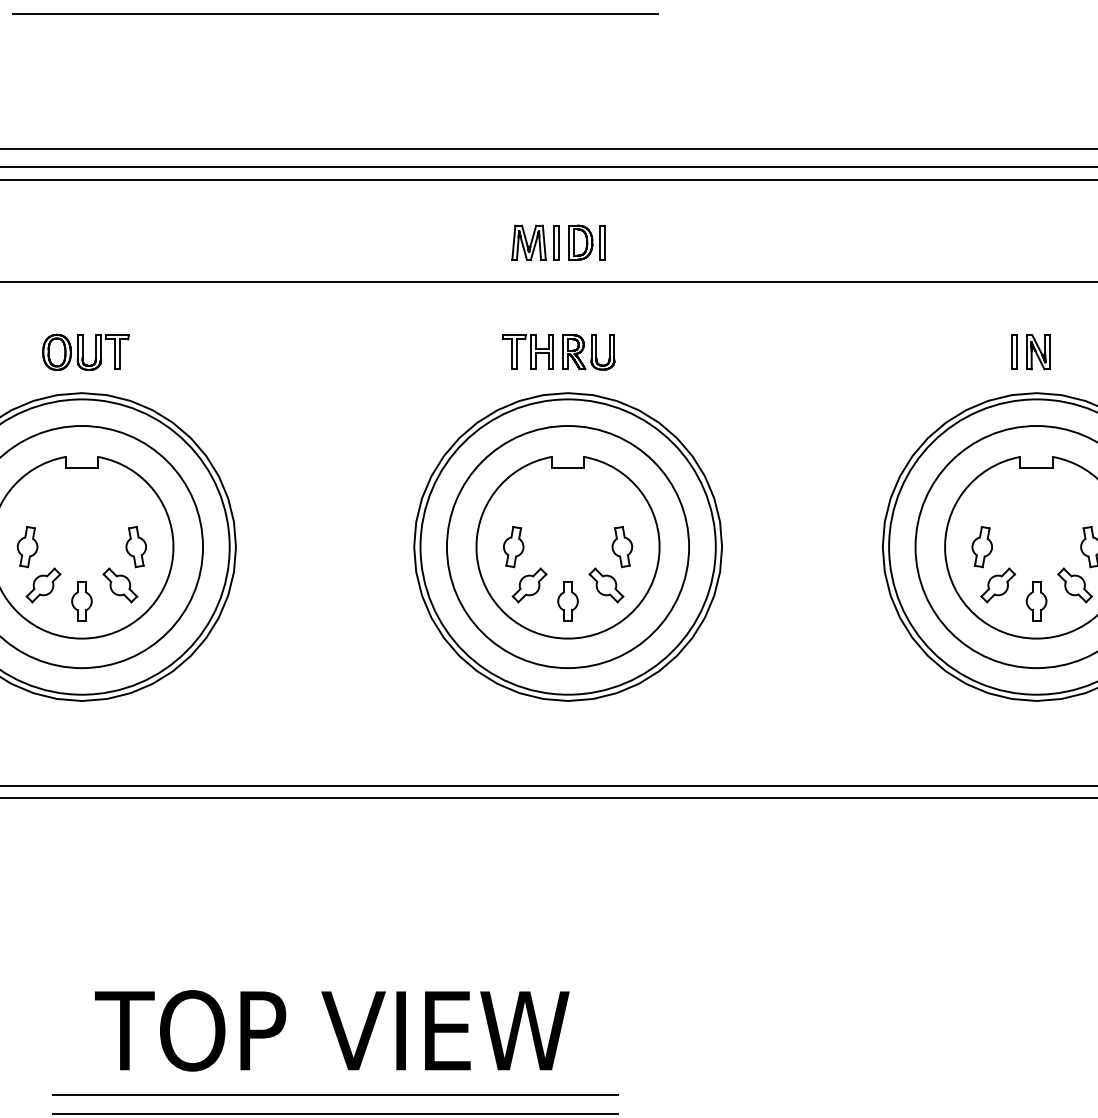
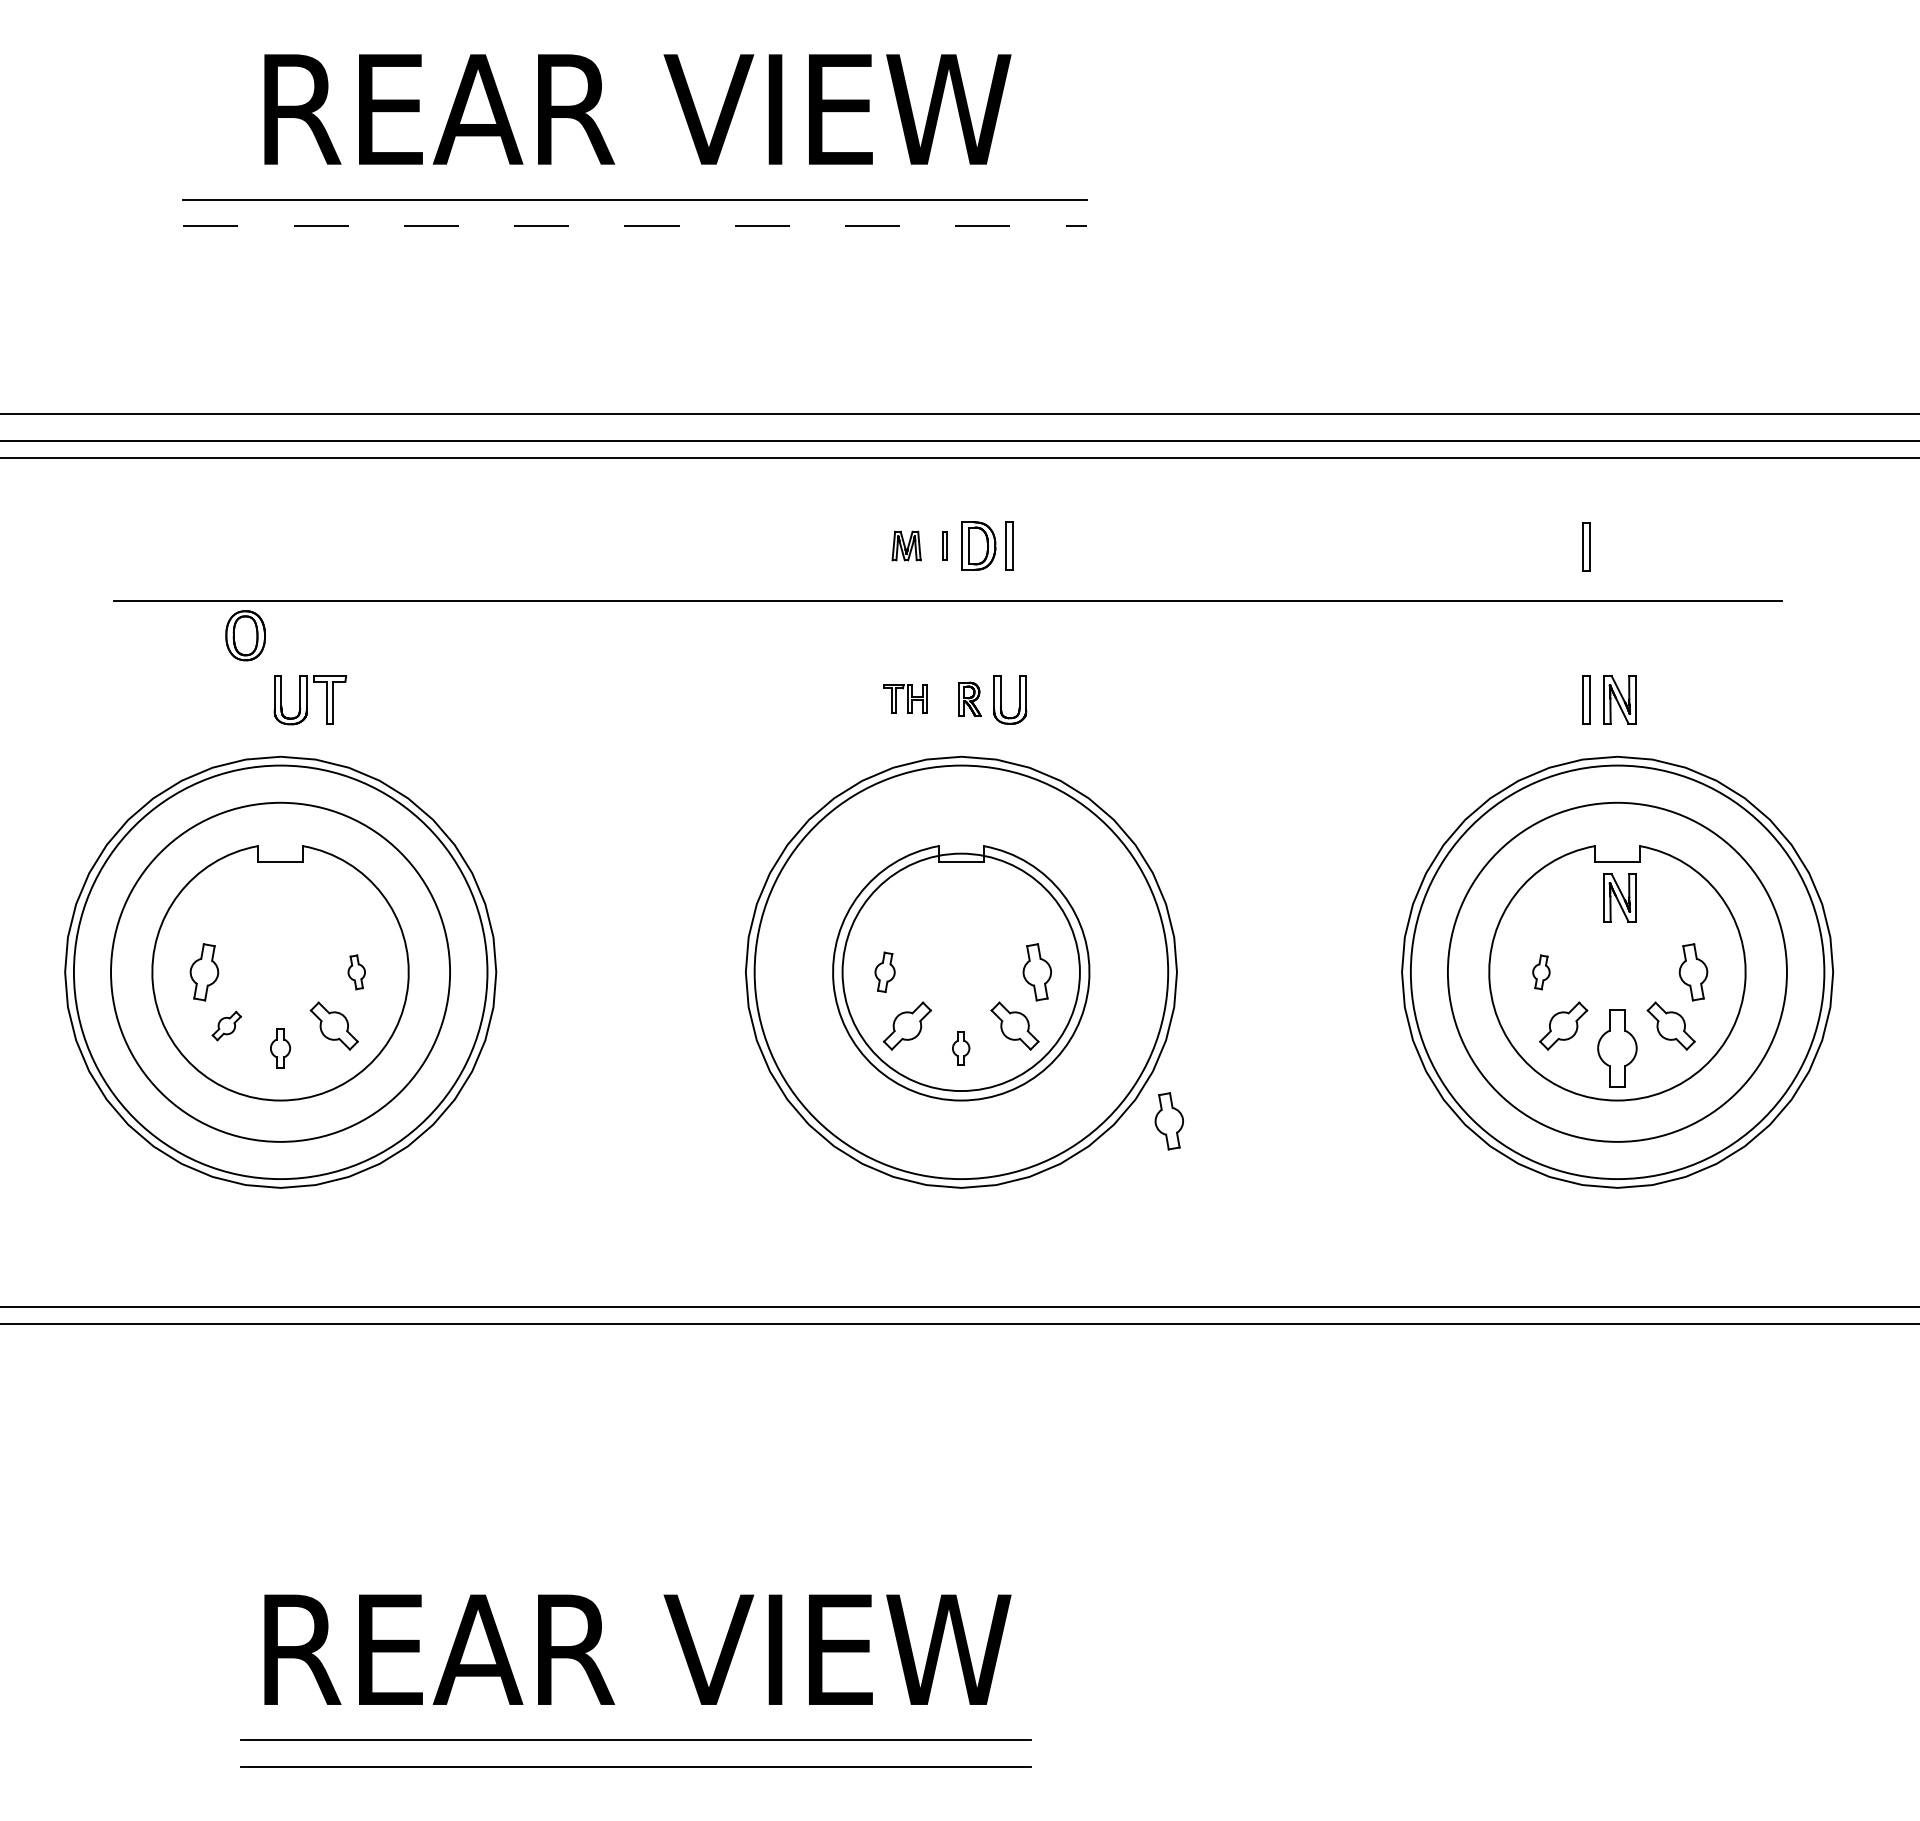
line: (335, 14) -> (635, 226), solid -> dashed
part: (528, 242) -> (906, 545), size x0.6
part: (556, 242) -> (945, 545), size x0.6
part: (1014, 242) -> (1586, 546), added
part: (528, 351) -> (905, 698), size x0.6
part: (56, 352) -> (245, 635), moved
part: (573, 352) -> (969, 699), size x0.7
part: (1038, 493) -> (1619, 897), added
circle: (567, 546) -> (960, 971), size x0.7
part: (136, 547) -> (356, 972), size x0.6
part: (513, 547) -> (884, 972), size x0.7
part: (982, 547) -> (1541, 972), size x0.6
part: (43, 585) -> (226, 1025), size x0.6
part: (81, 601) -> (280, 1048), size x0.7
part: (567, 601) -> (960, 1048), size x0.6
part: (1036, 601) -> (1617, 1048), size x1.4
part: (716, 653) -> (1168, 1121), added
text: (336, 1030) -> (637, 1649), TOP VIEW -> REAR VIEW

